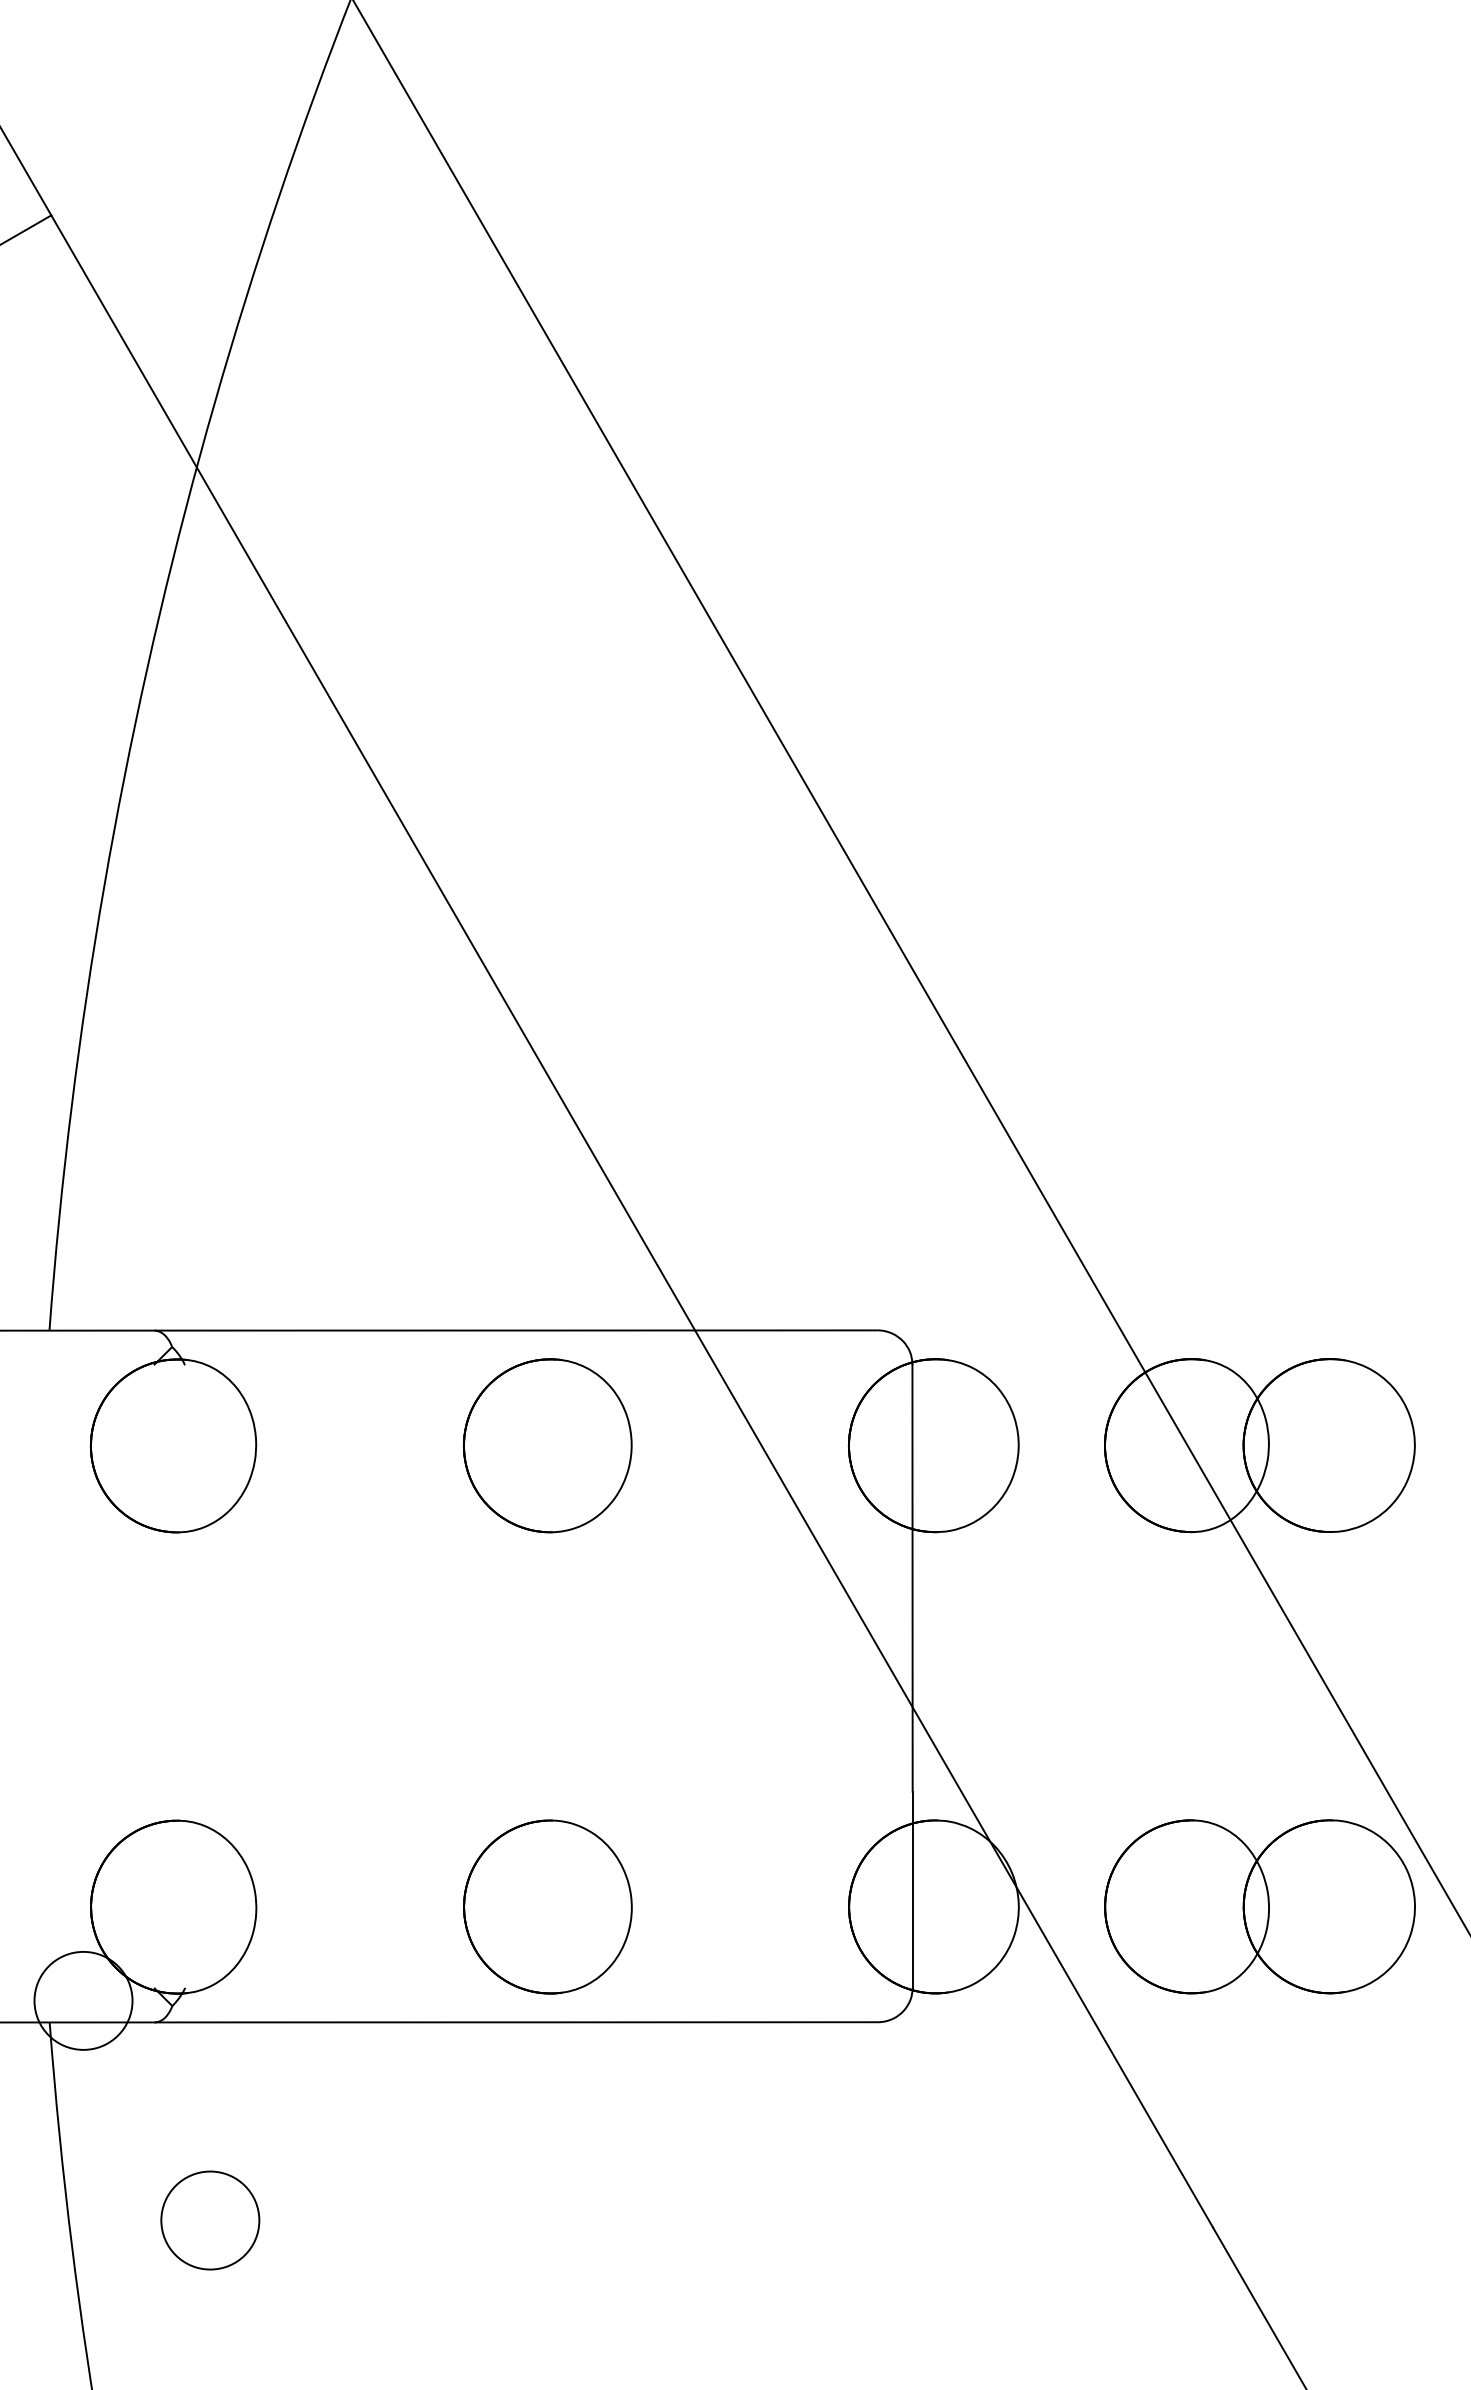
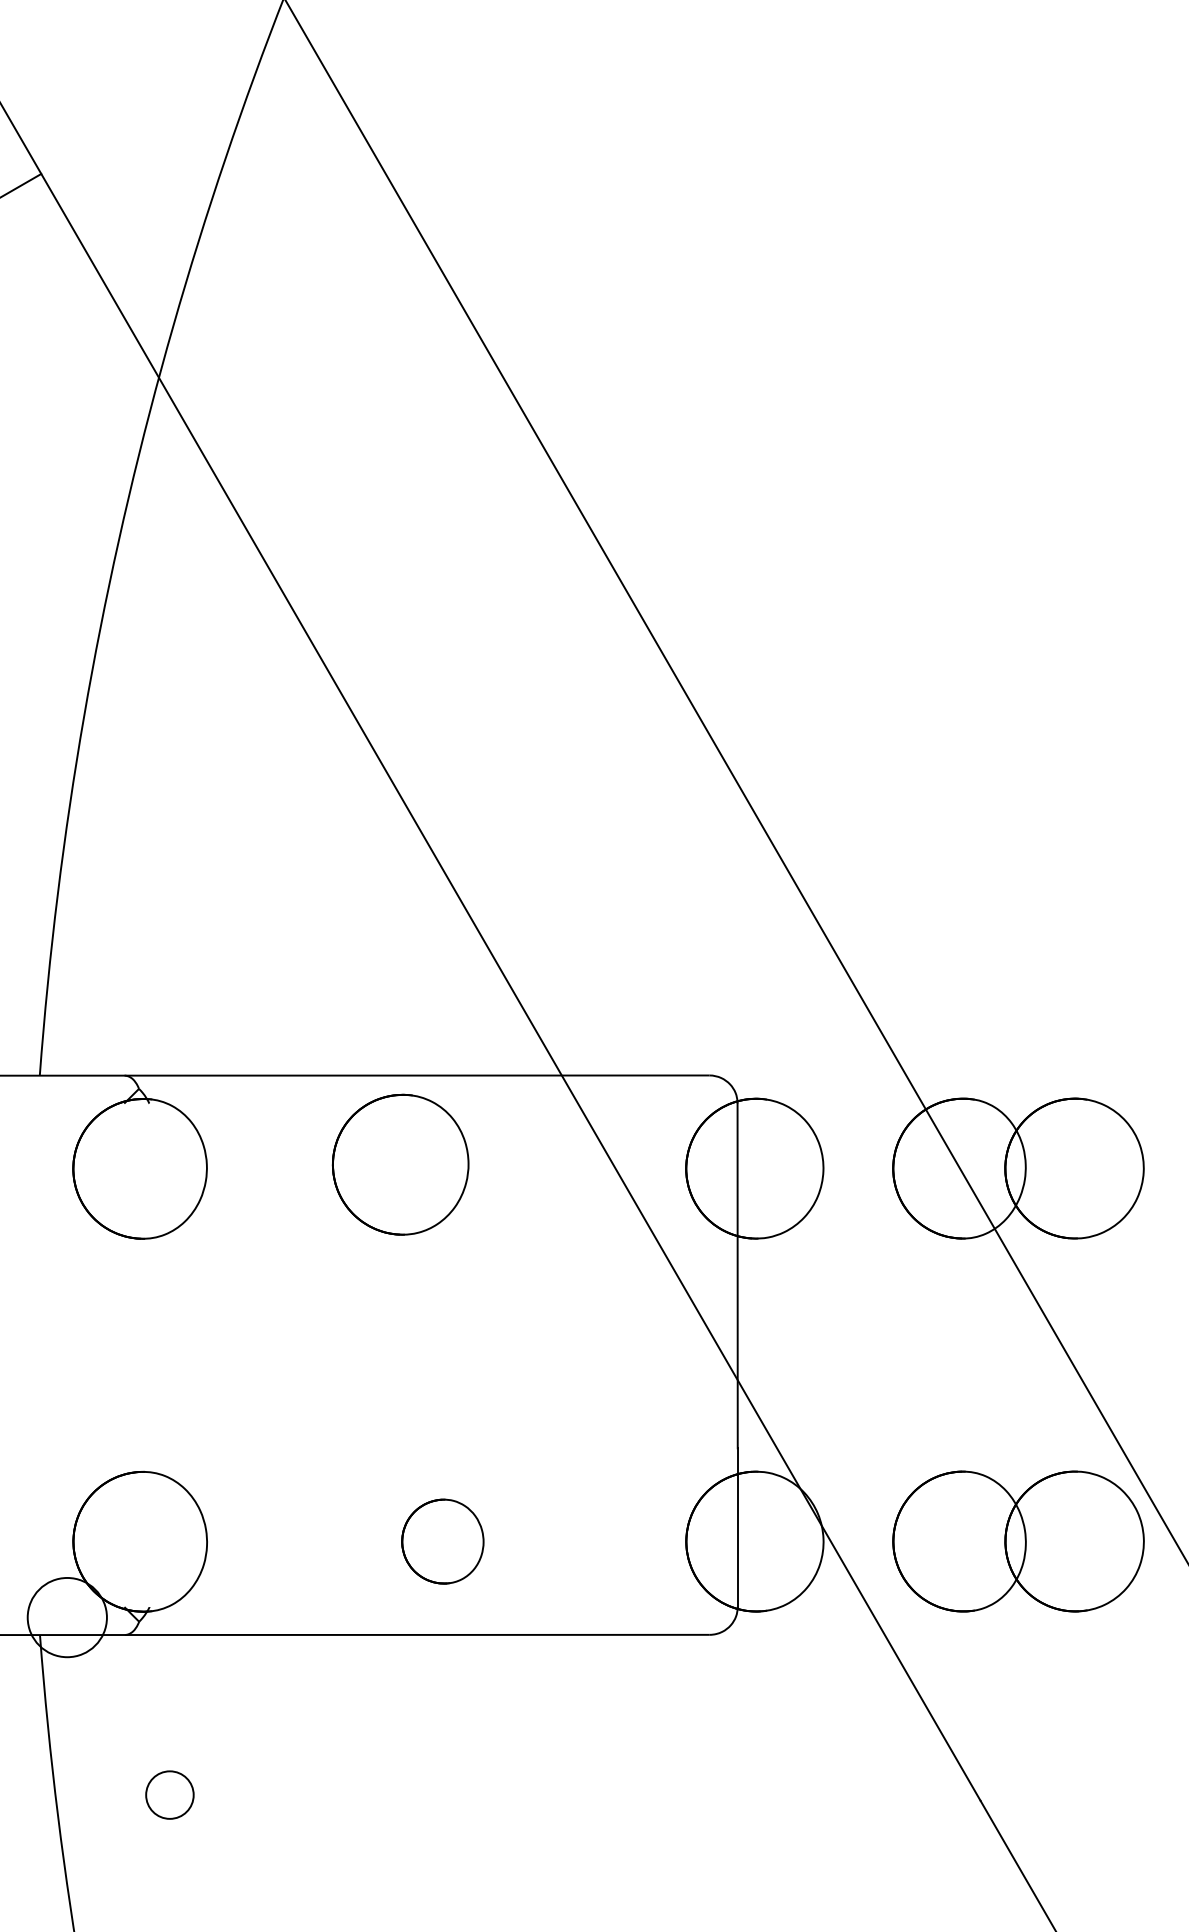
part: (547, 1445) -> (400, 1164), moved
part: (547, 1906) -> (442, 1541), size x0.6
circle: (209, 2219) -> (169, 1794), size x0.6

